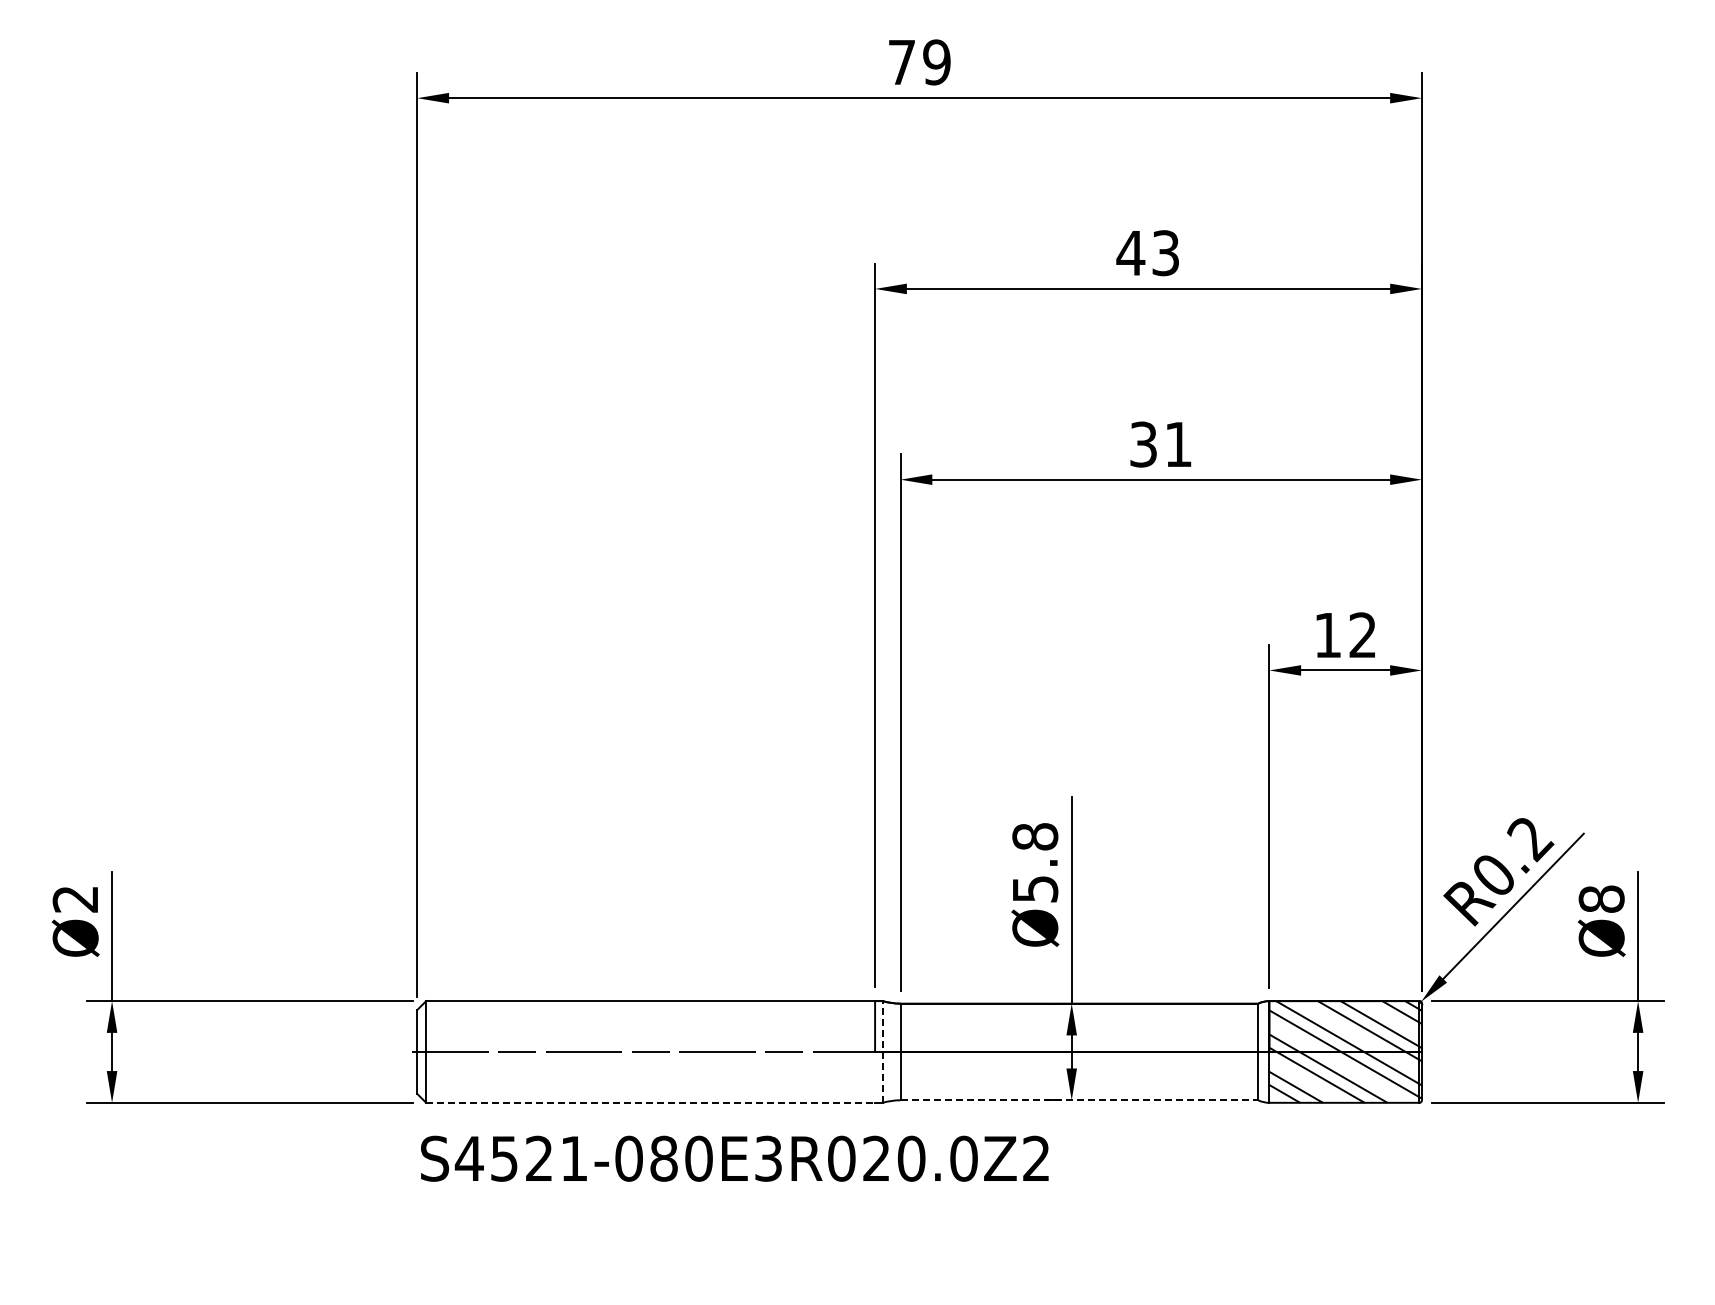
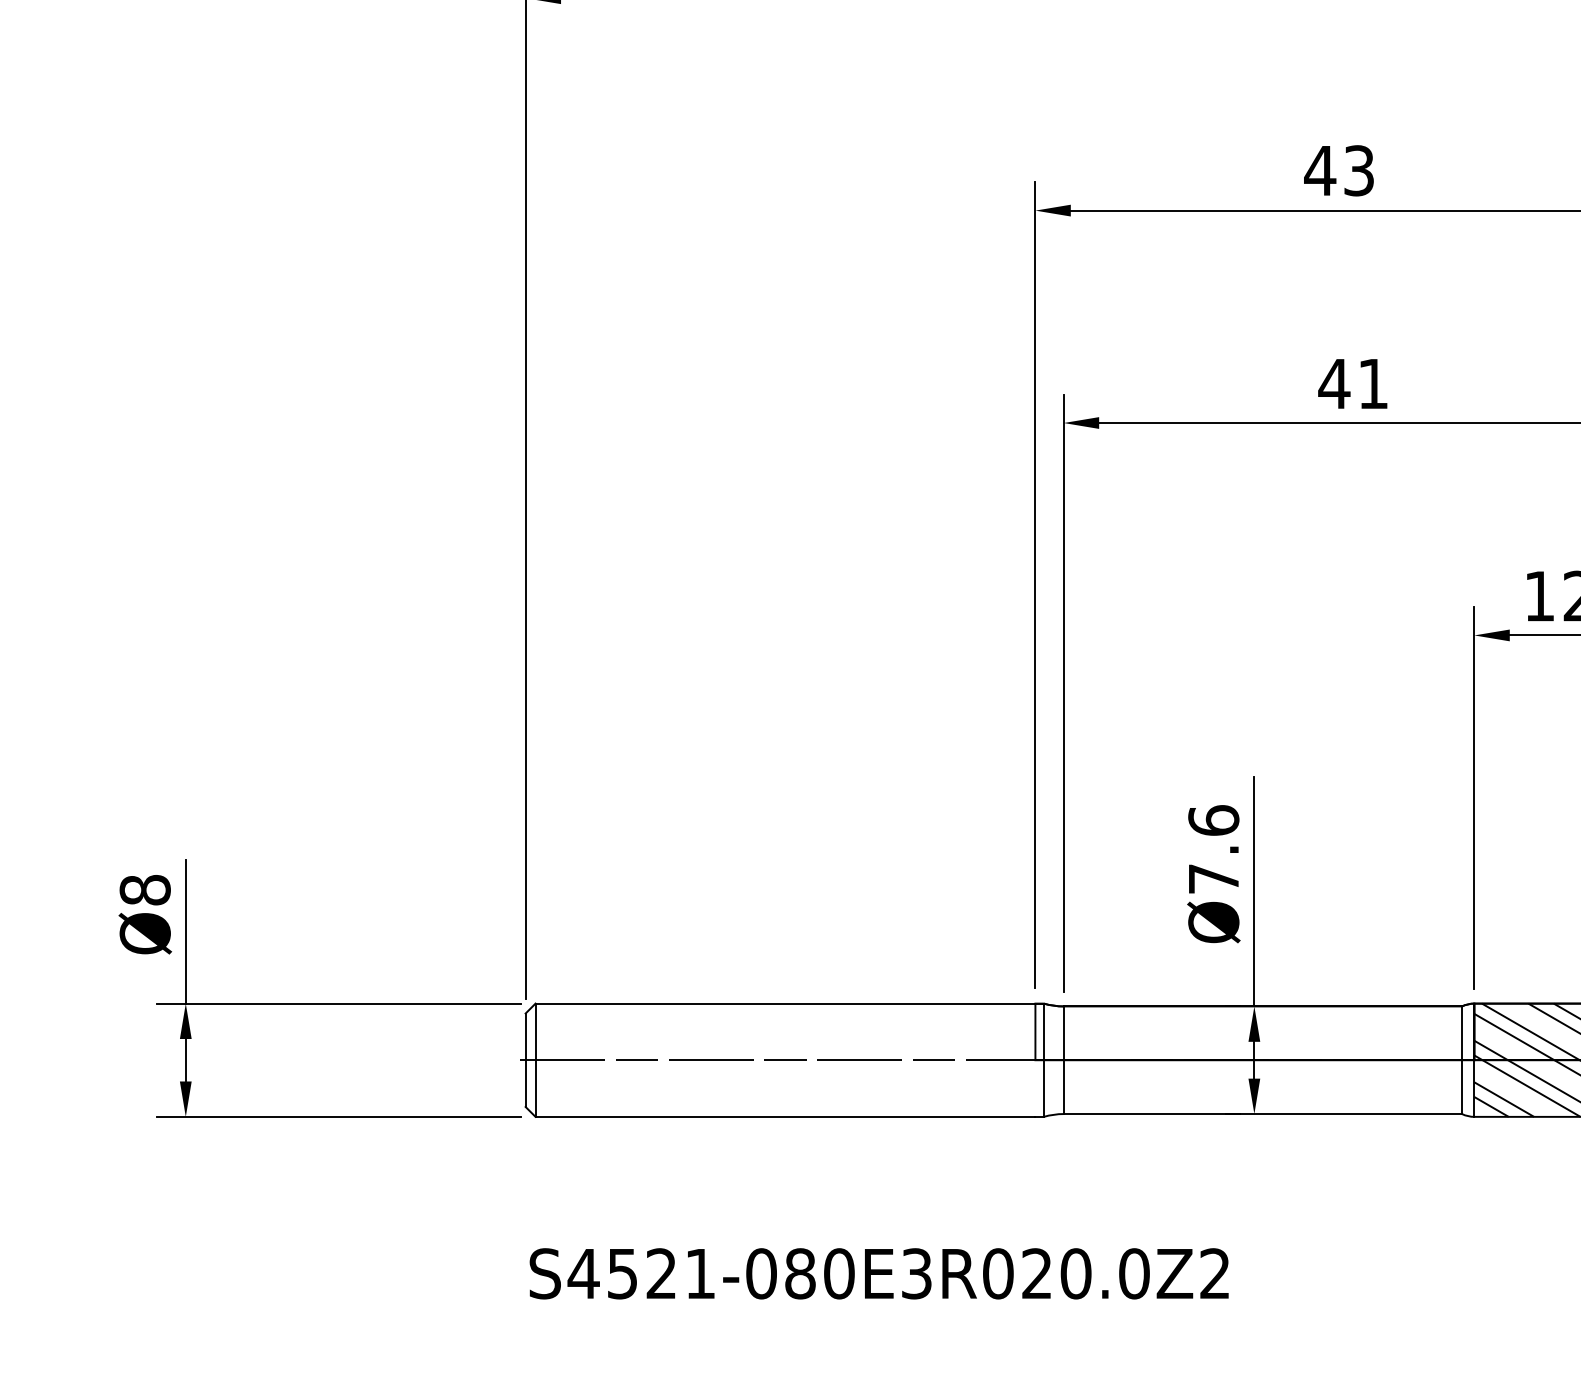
text: (1143, 444) -> (1334, 383), 31 -> 41
text: (1035, 862) -> (1214, 849), Ø5.8 -> Ø7.6
text: (75, 898) -> (145, 889), Ø2 -> Ø8
line: (882, 1051) -> (1043, 1059), dashed -> solid
line: (1079, 1100) -> (1263, 1114), dashed -> solid
line: (651, 1102) -> (786, 1116), dashed -> solid
text: (734, 1158) -> (878, 1273), moved

